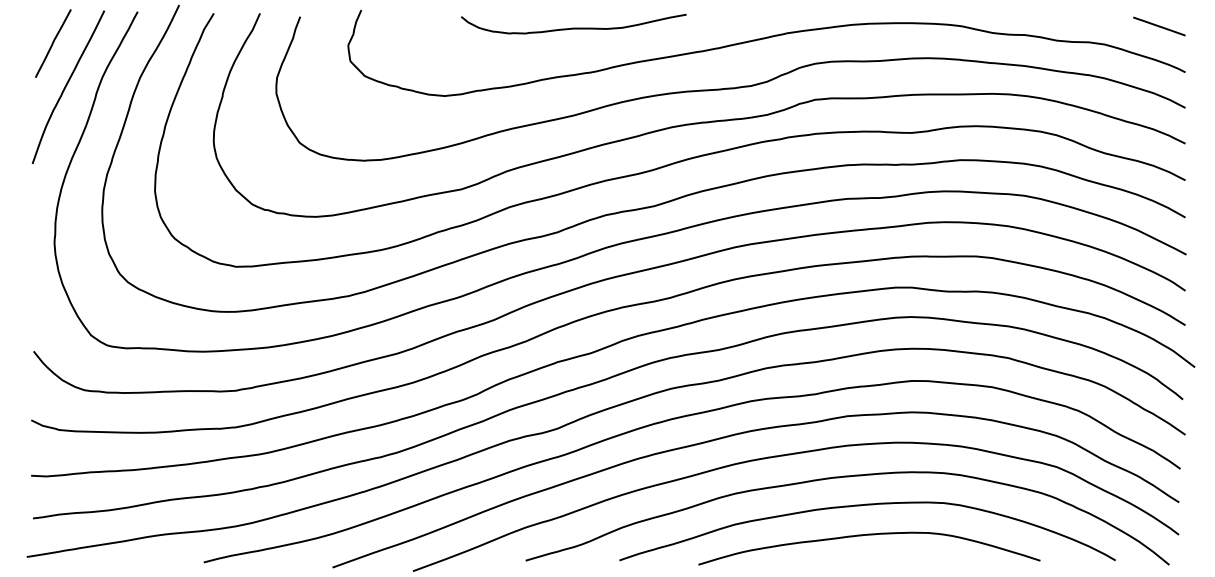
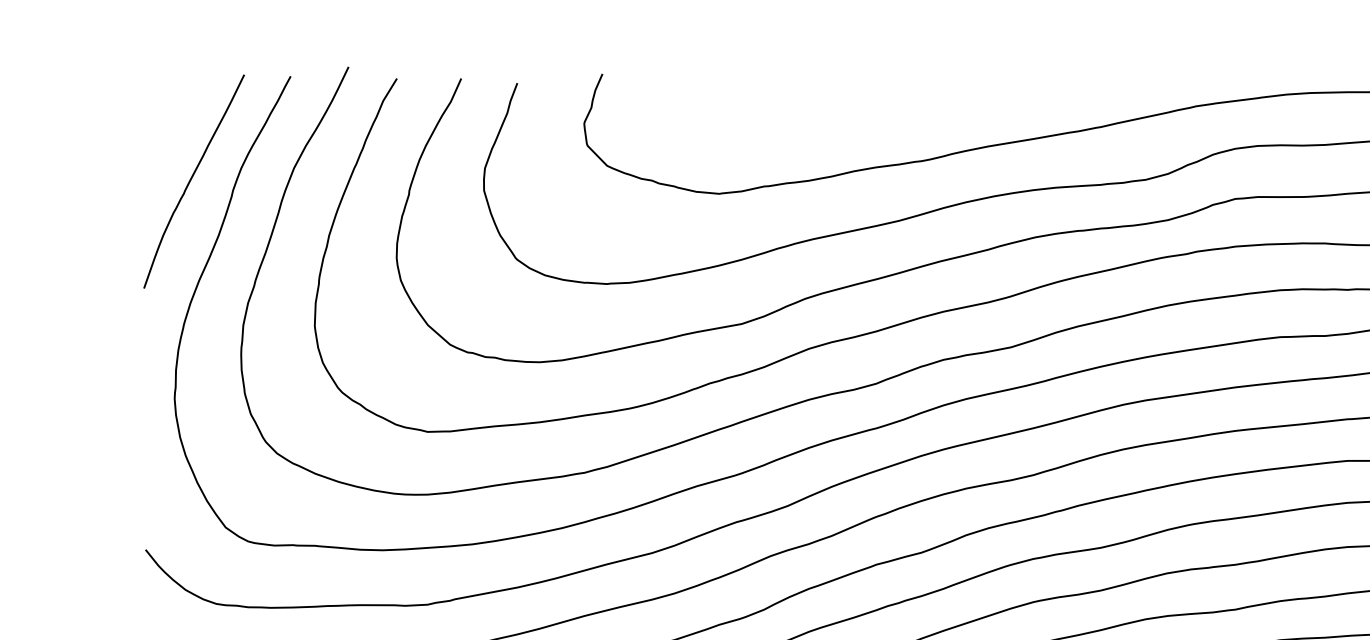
curve: (573, 27) -> (898, 98), removed
line: (53, 43) -> (173, 120), removed

